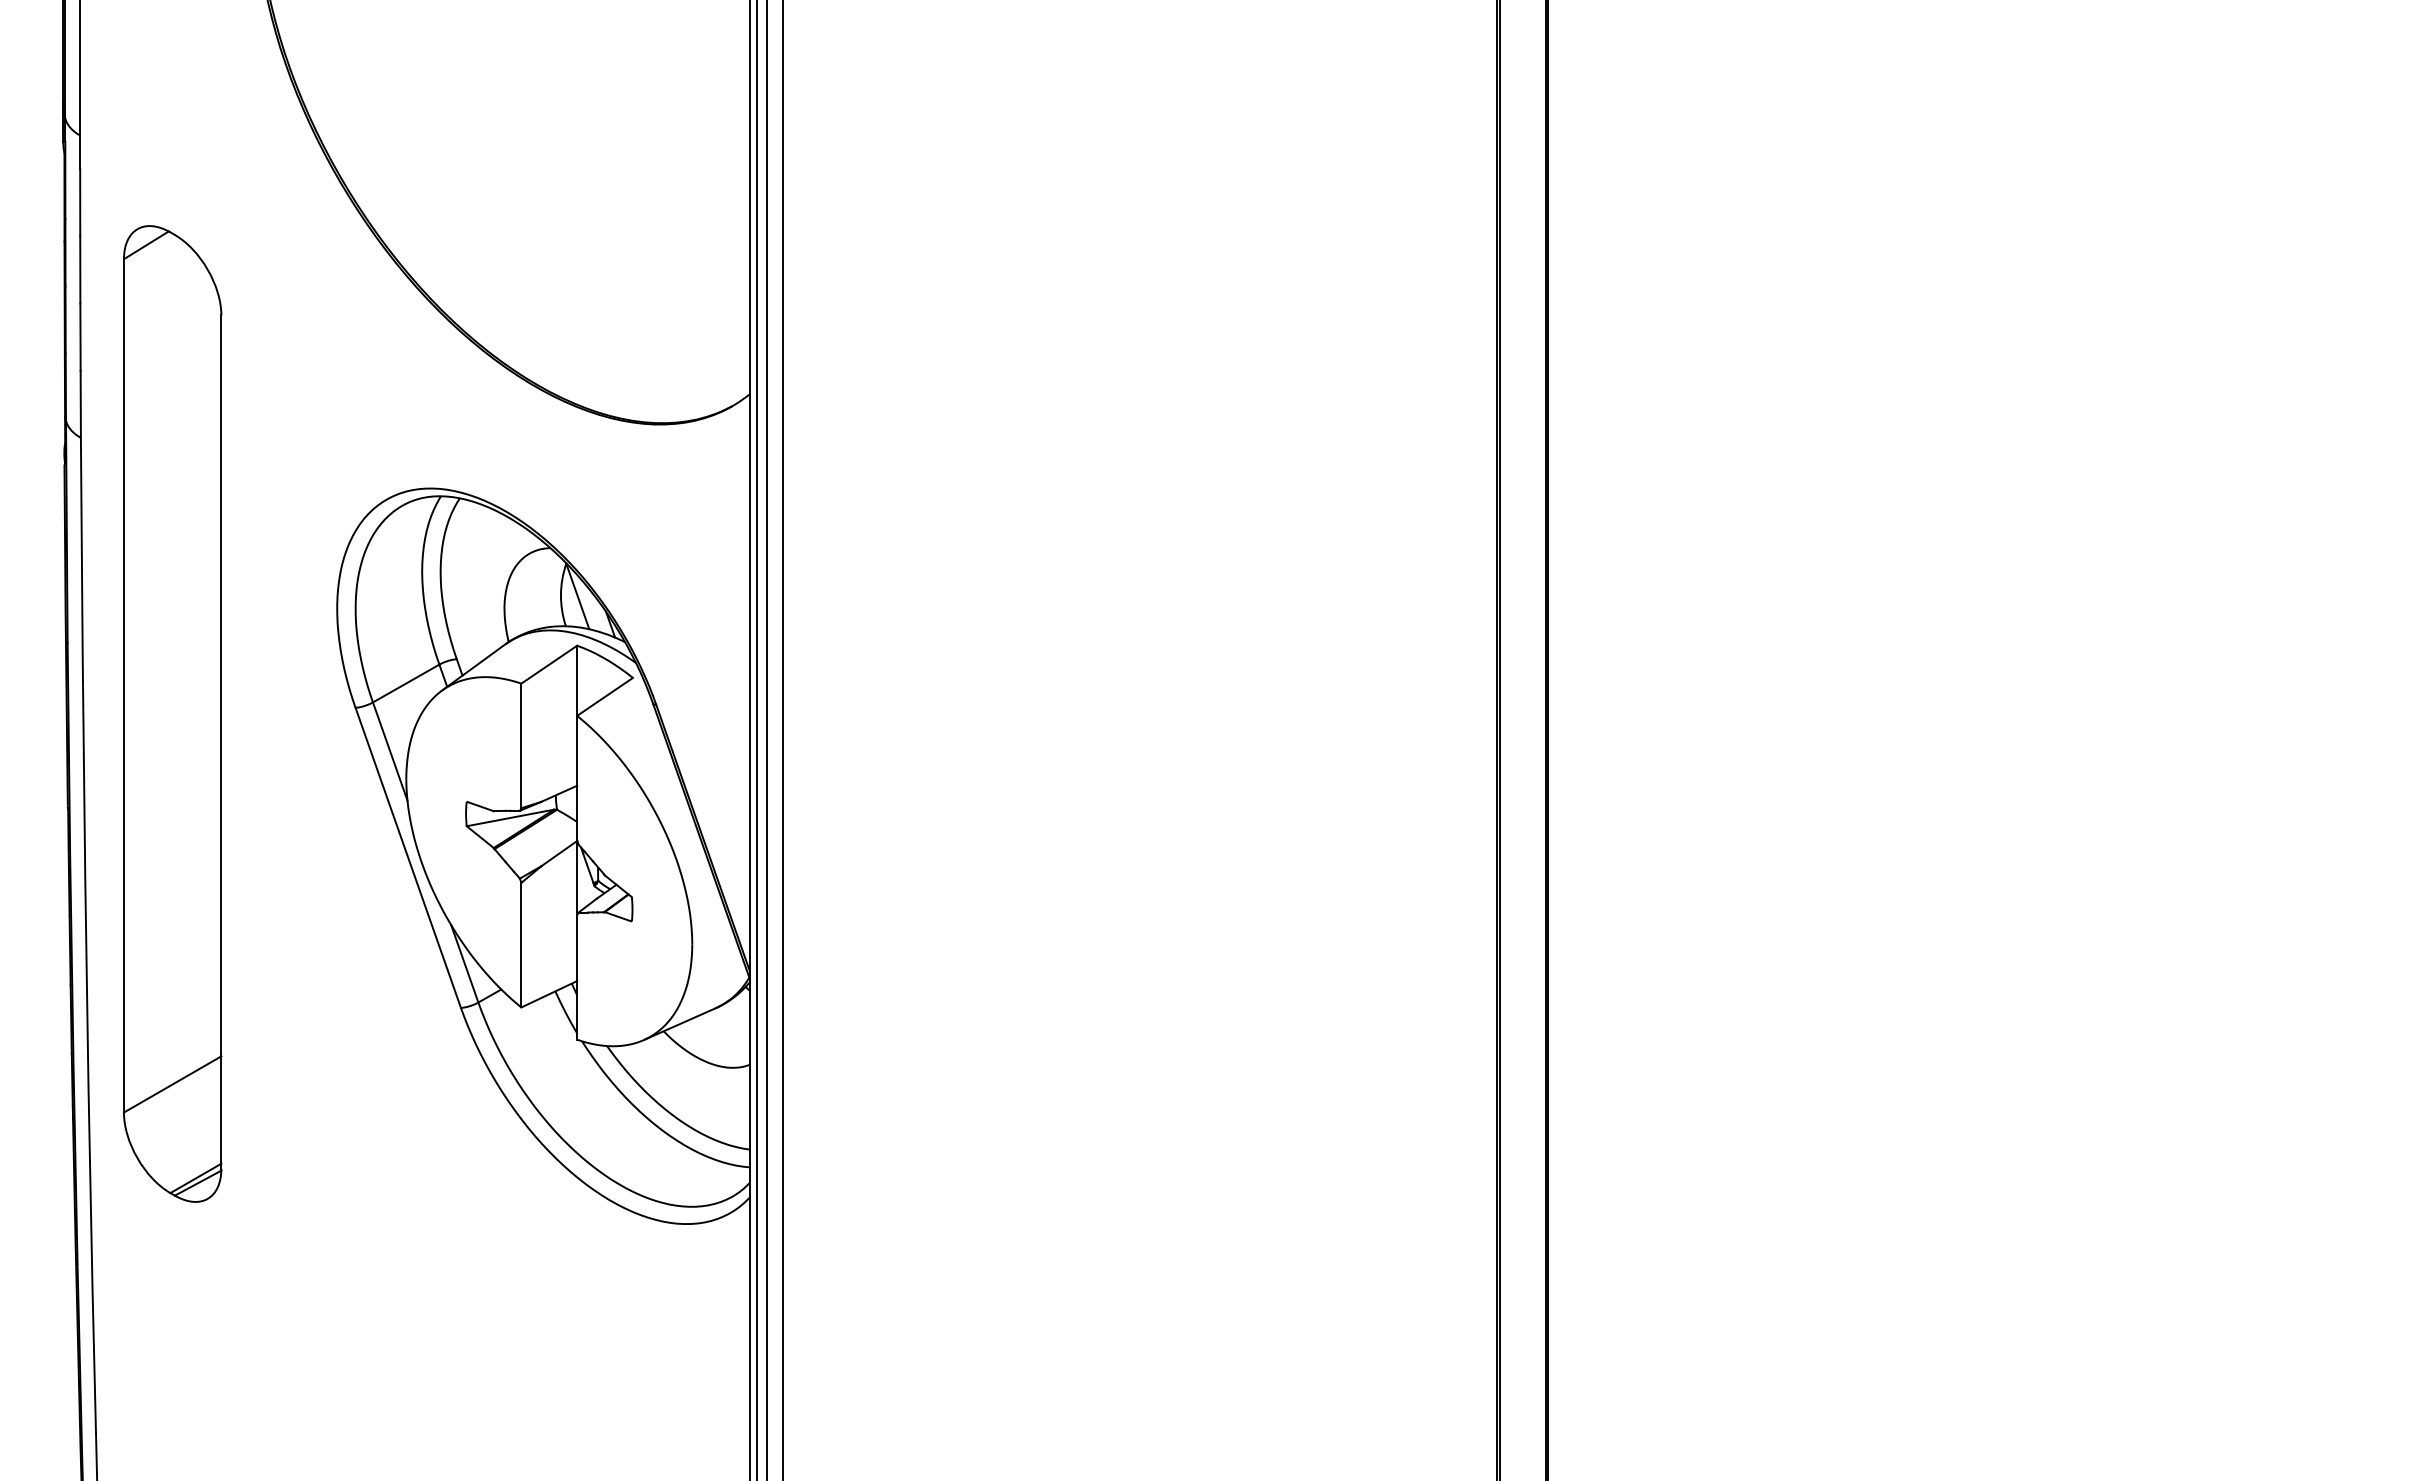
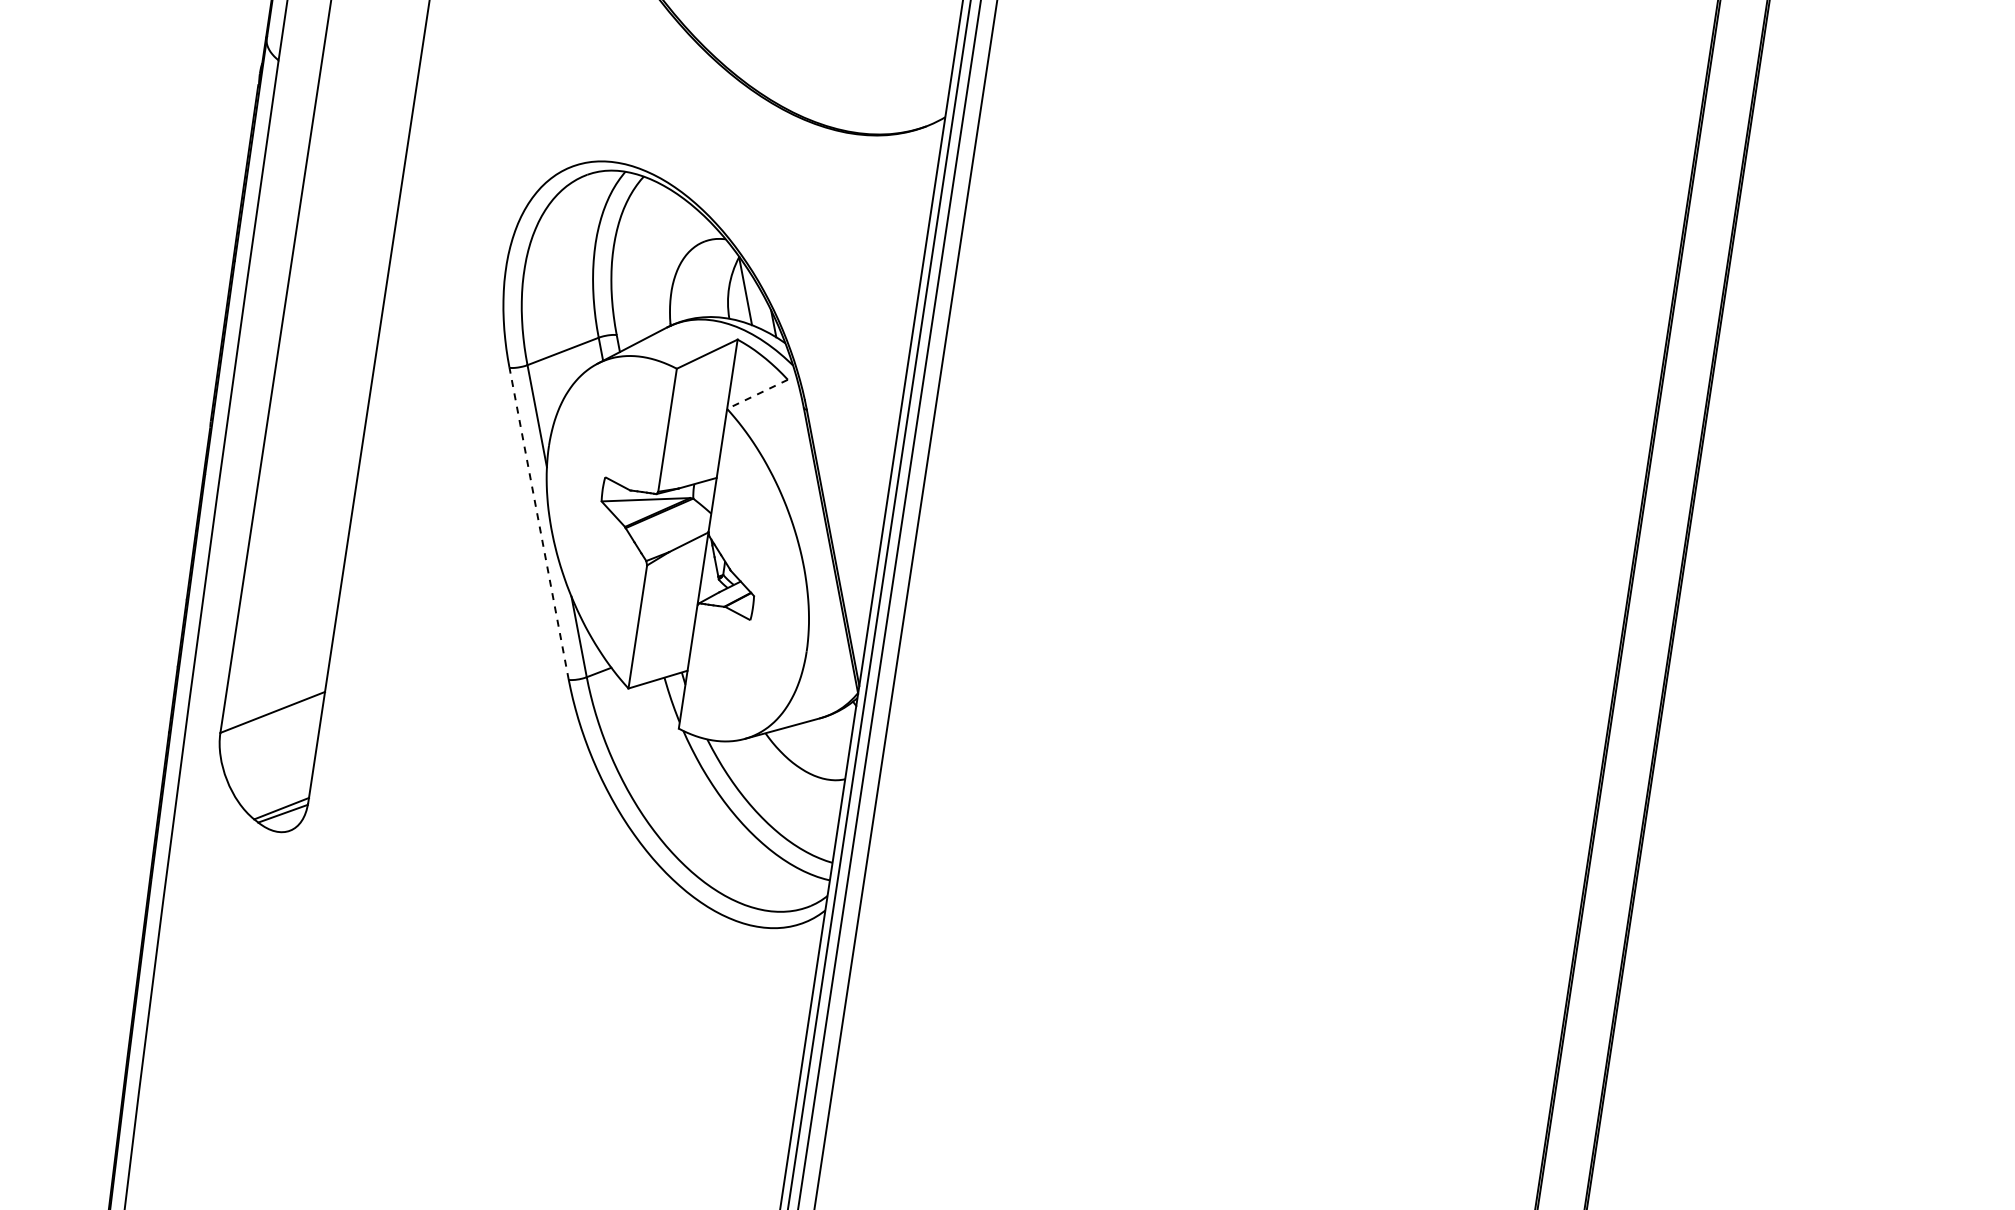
line: (605, 696) -> (757, 394), solid -> dashed
line: (408, 857) -> (539, 523), solid -> dashed

